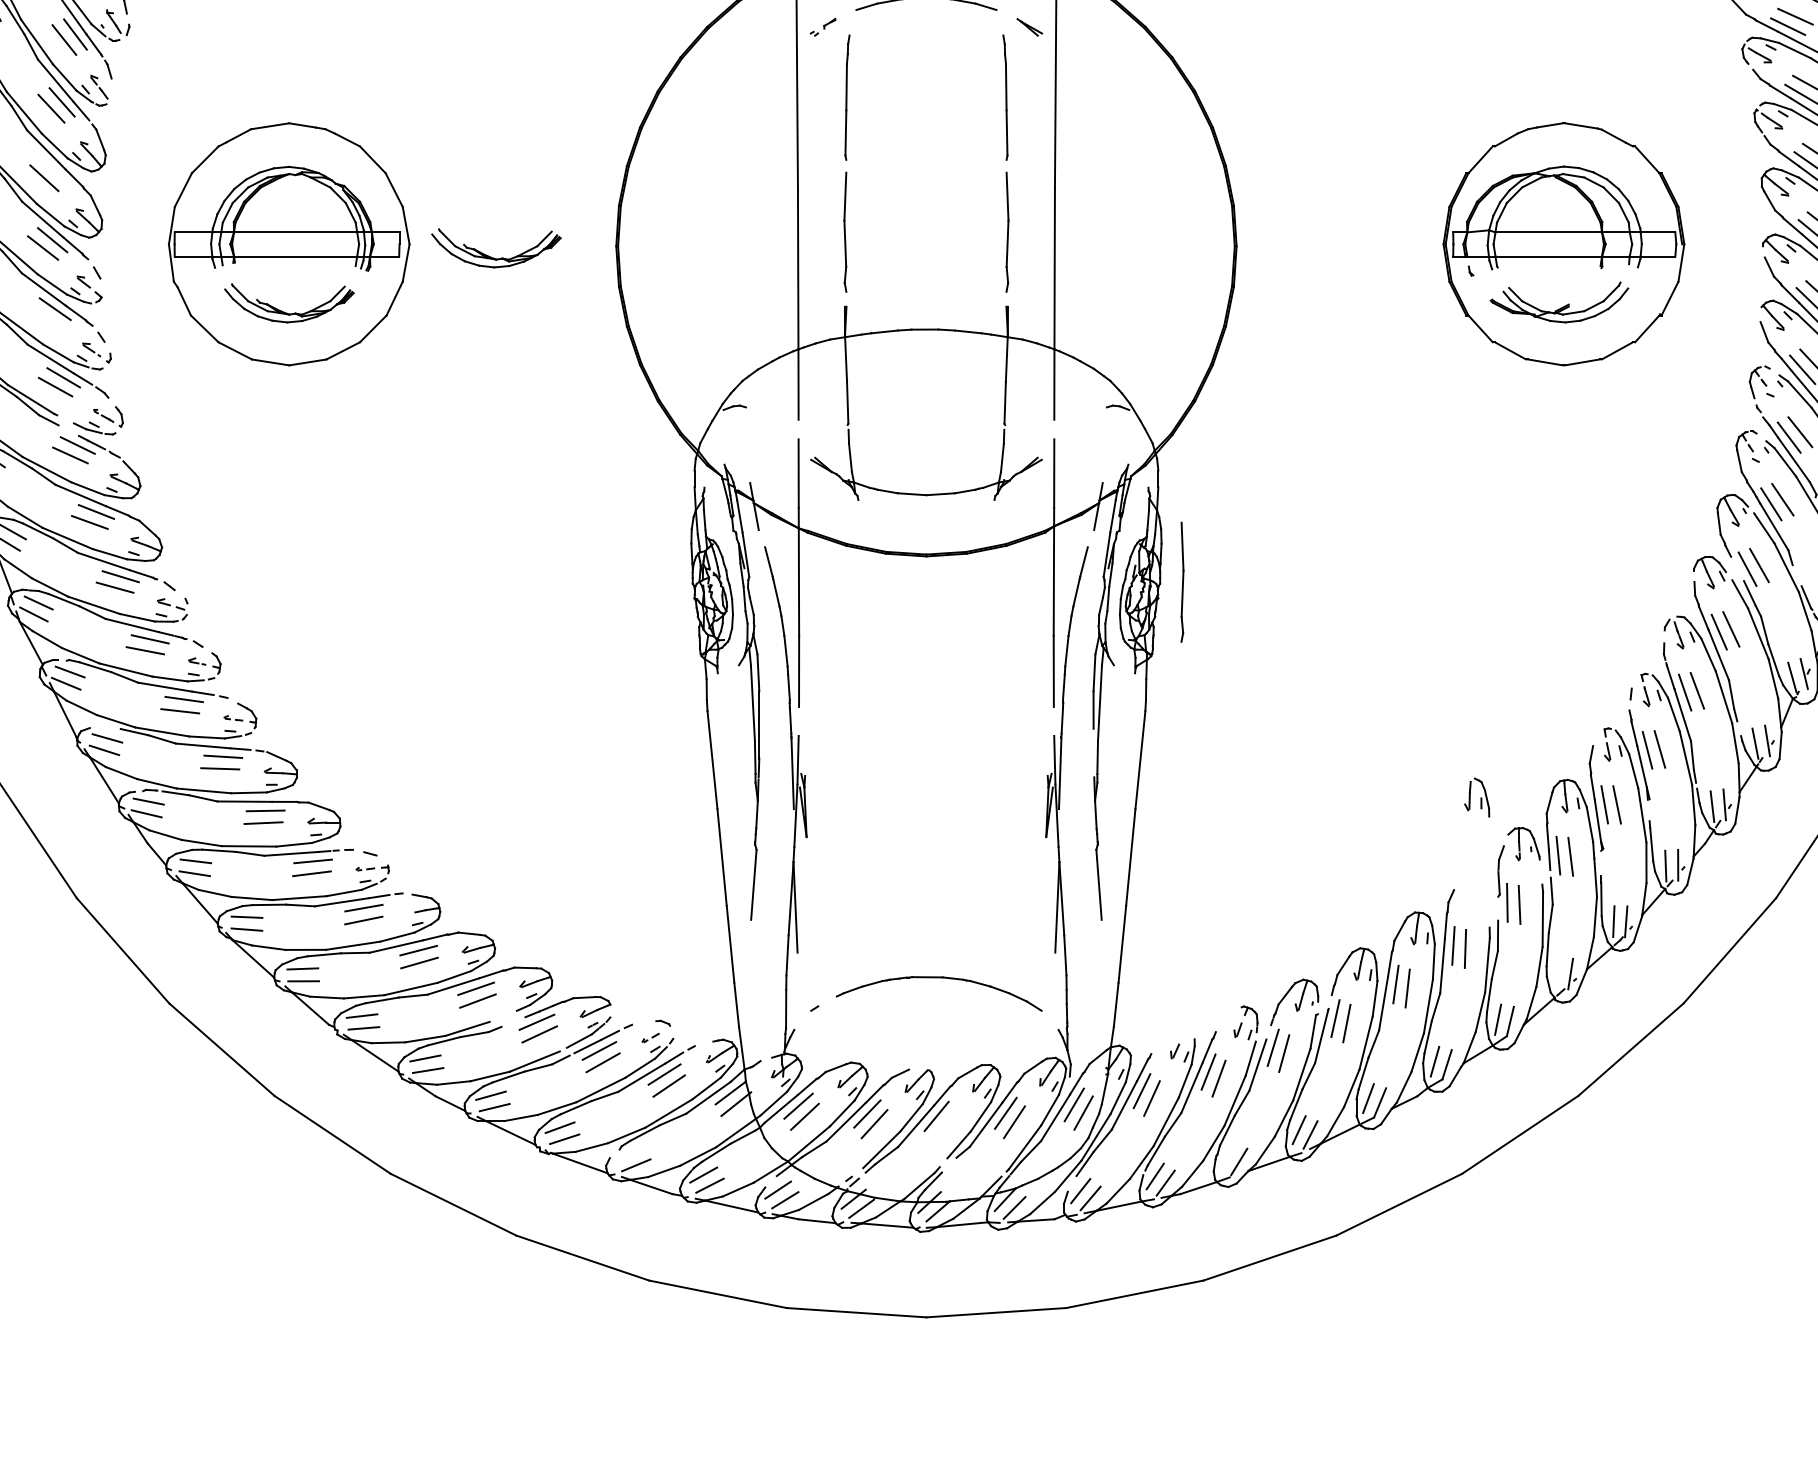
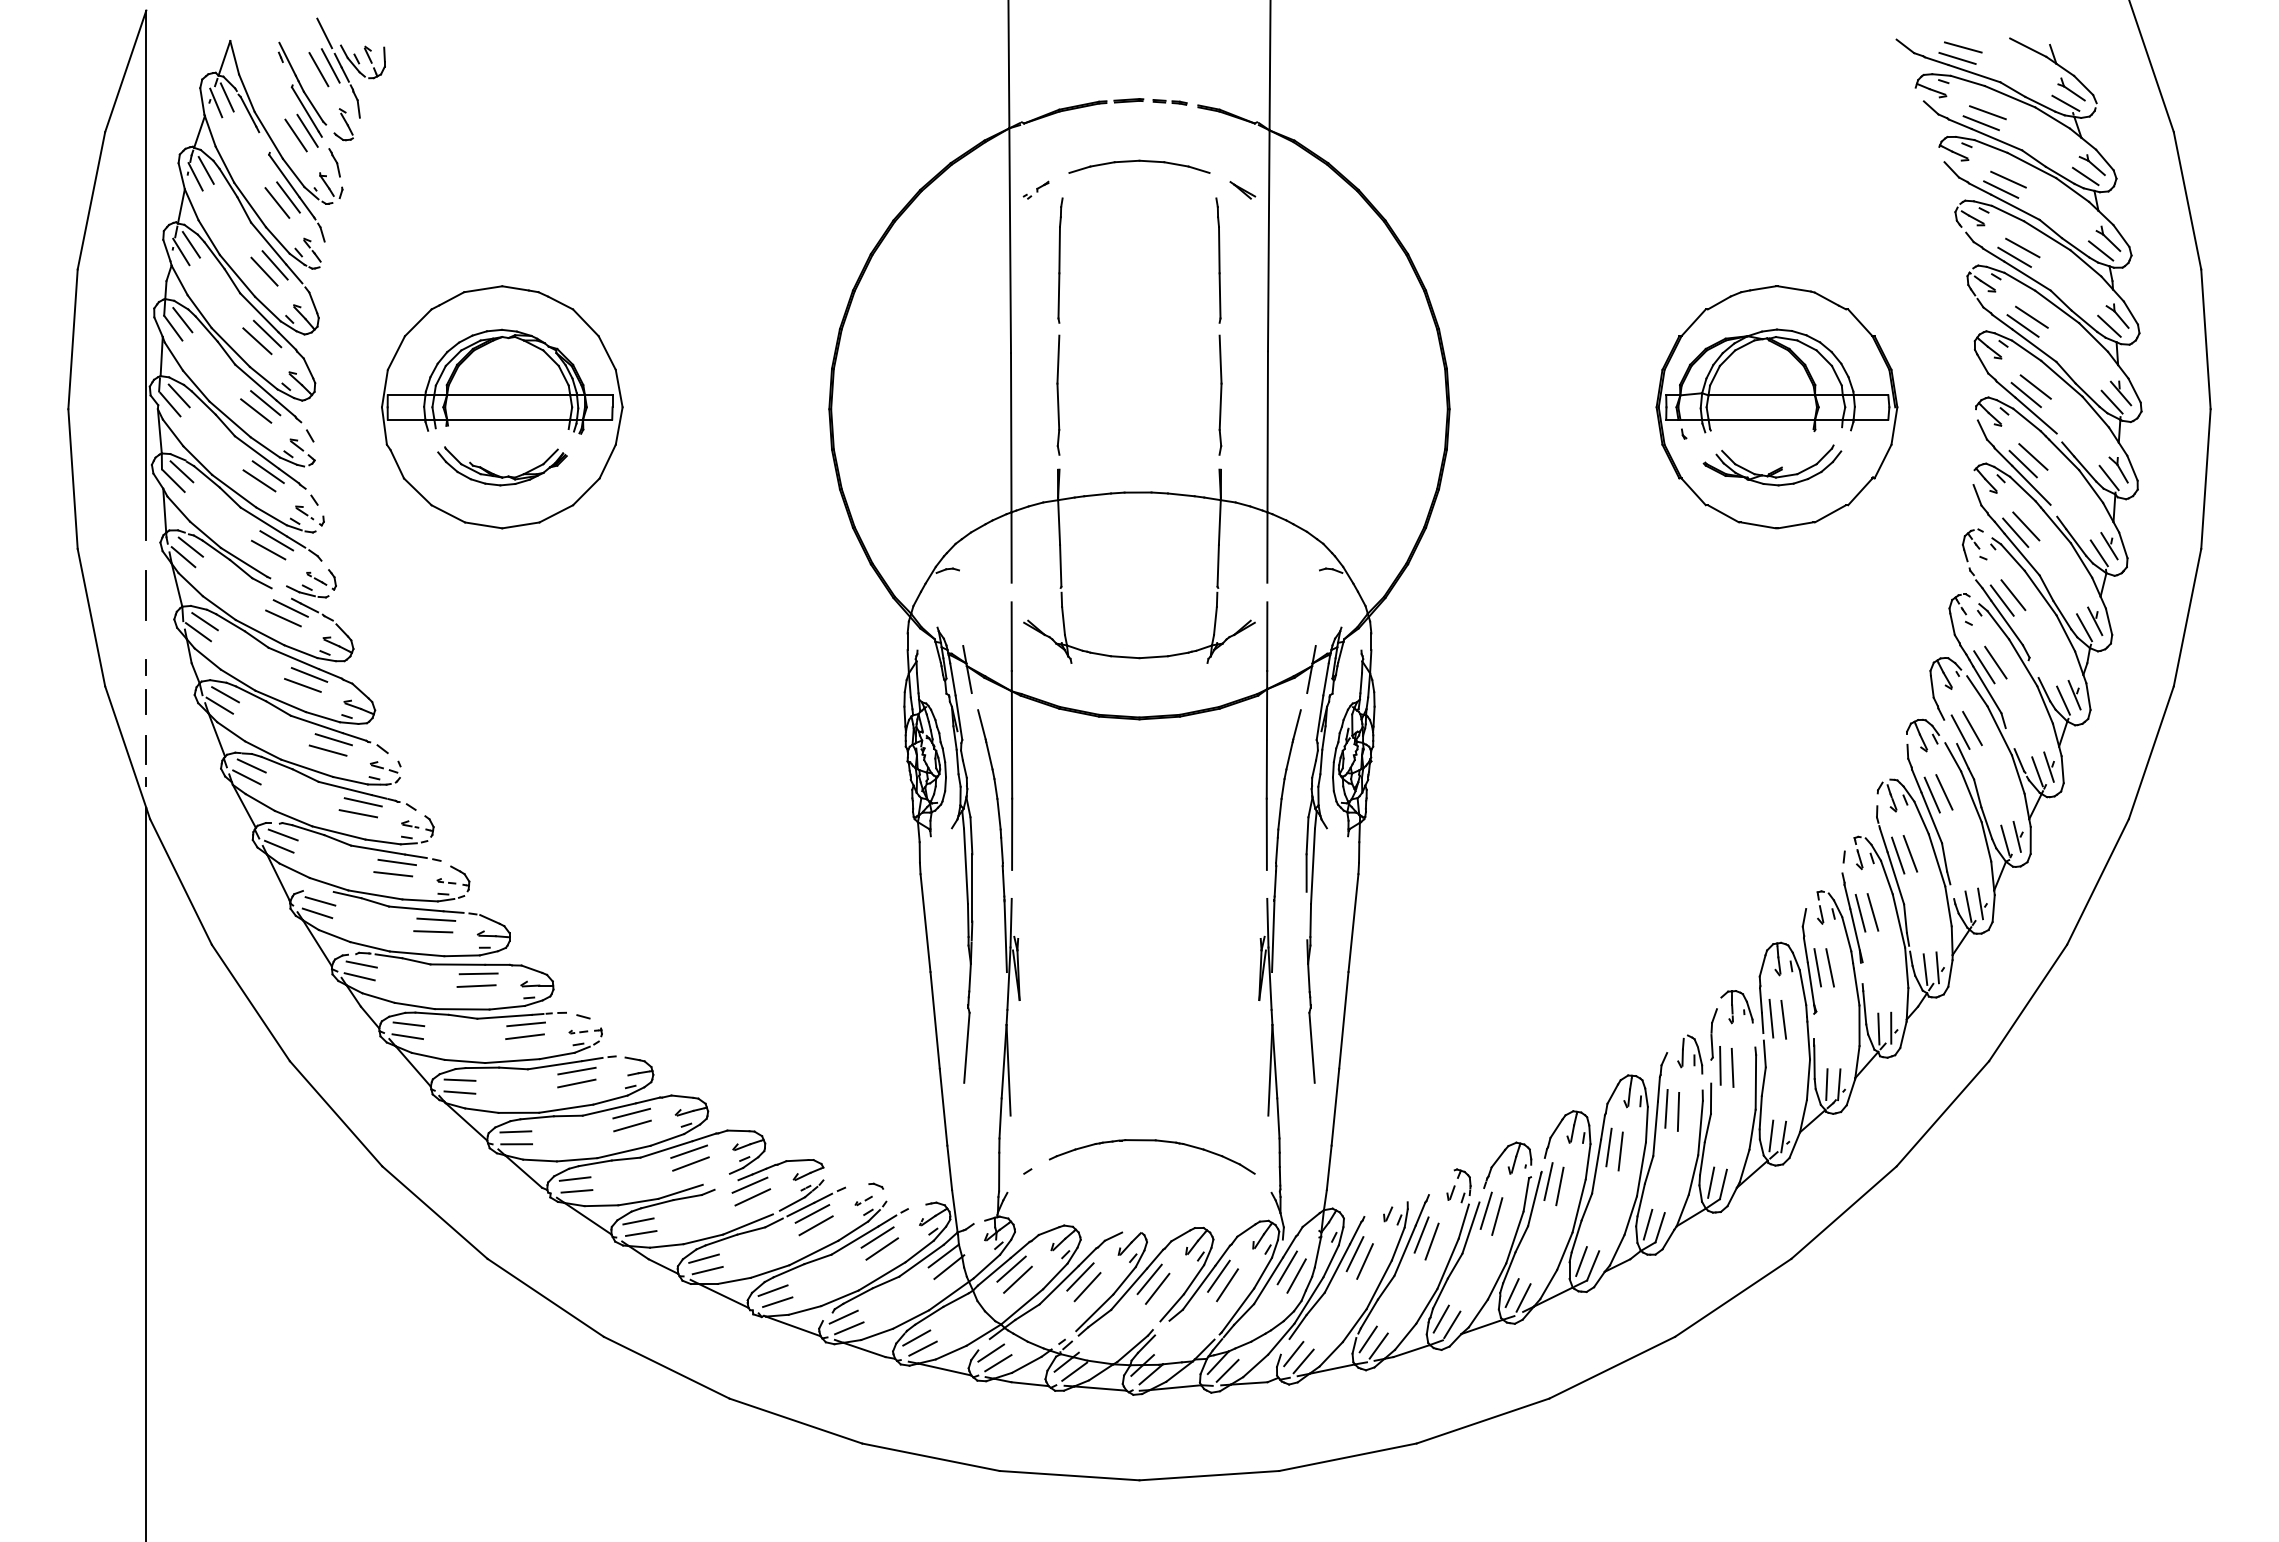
line: (54, 170) -> (267, 333), added
part: (494, 257) -> (707, 420), removed
line: (46, 317) -> (259, 480), added
part: (1182, 581) -> (1395, 744), removed
part: (1477, 797) -> (1690, 1054), moved
line: (1558, 972) -> (1771, 1135), added
line: (944, 1125) -> (1157, 1288), added
line: (630, 1153) -> (843, 1316), added
line: (1227, 1155) -> (1440, 1318), added

